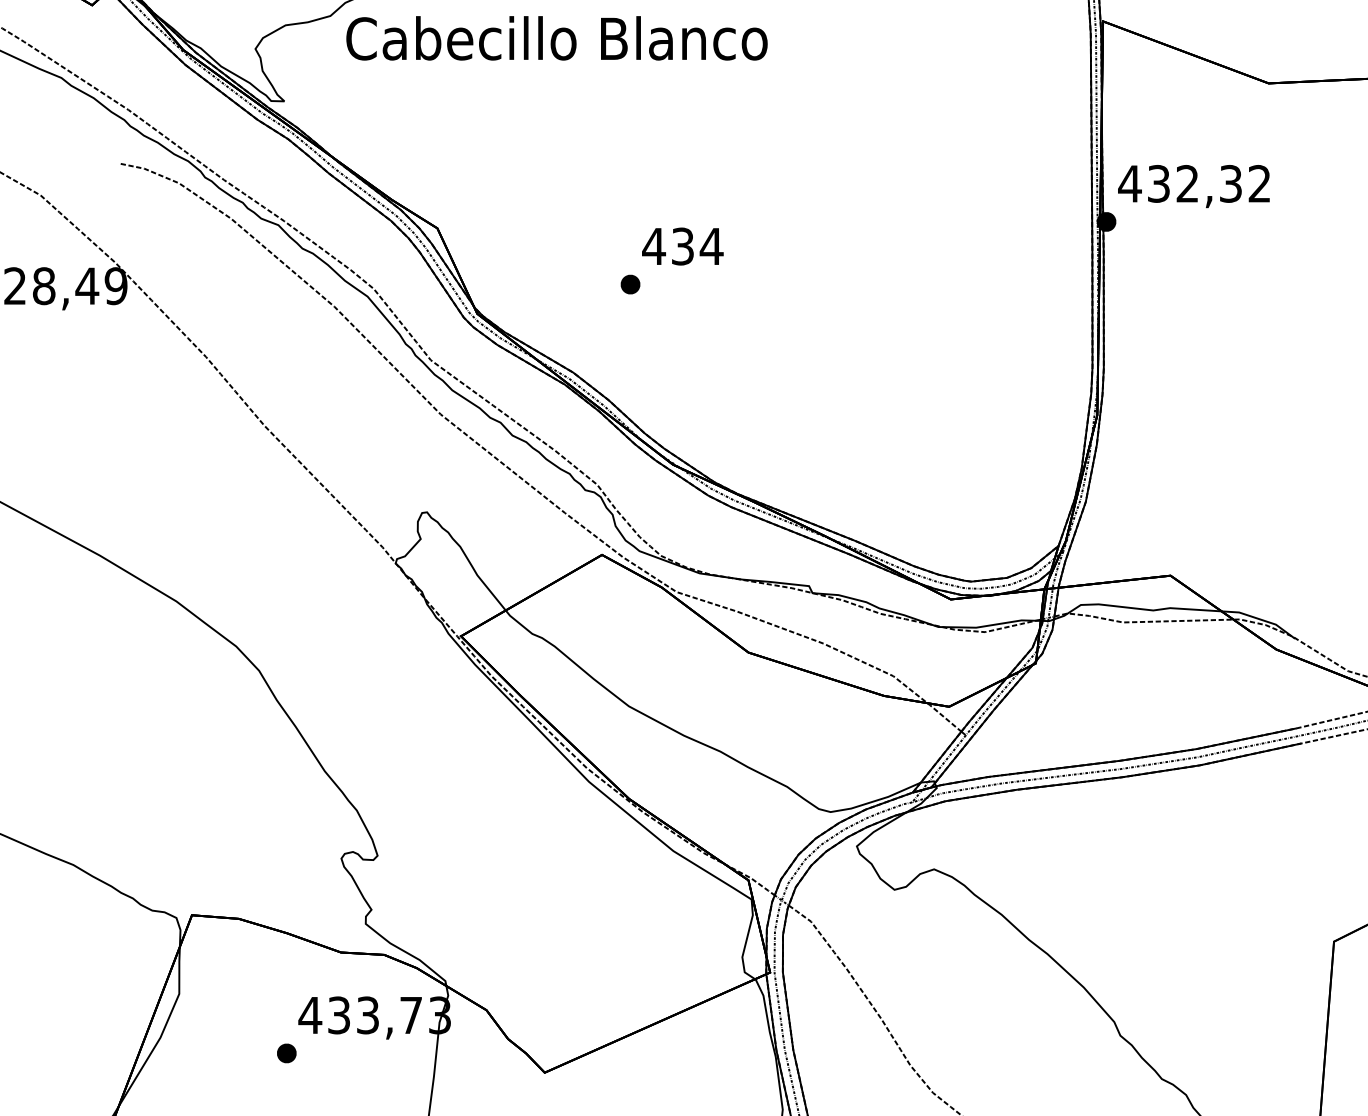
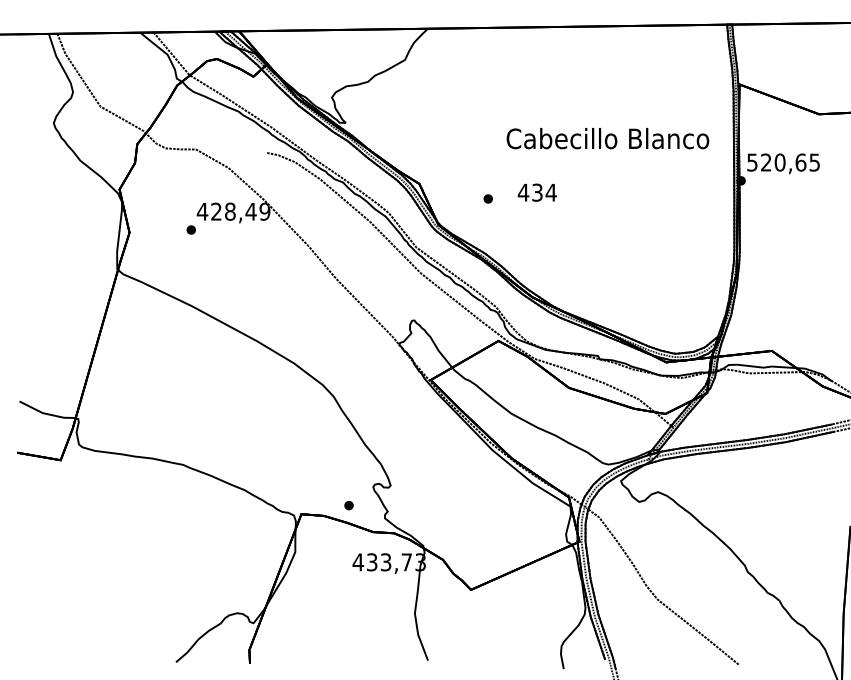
text: (556, 38) -> (607, 138), moved
text: (1192, 183) -> (782, 162), 432,32 -> 520,65
part: (628, 283) -> (487, 198), moved
part: (285, 1053) -> (348, 505), moved

